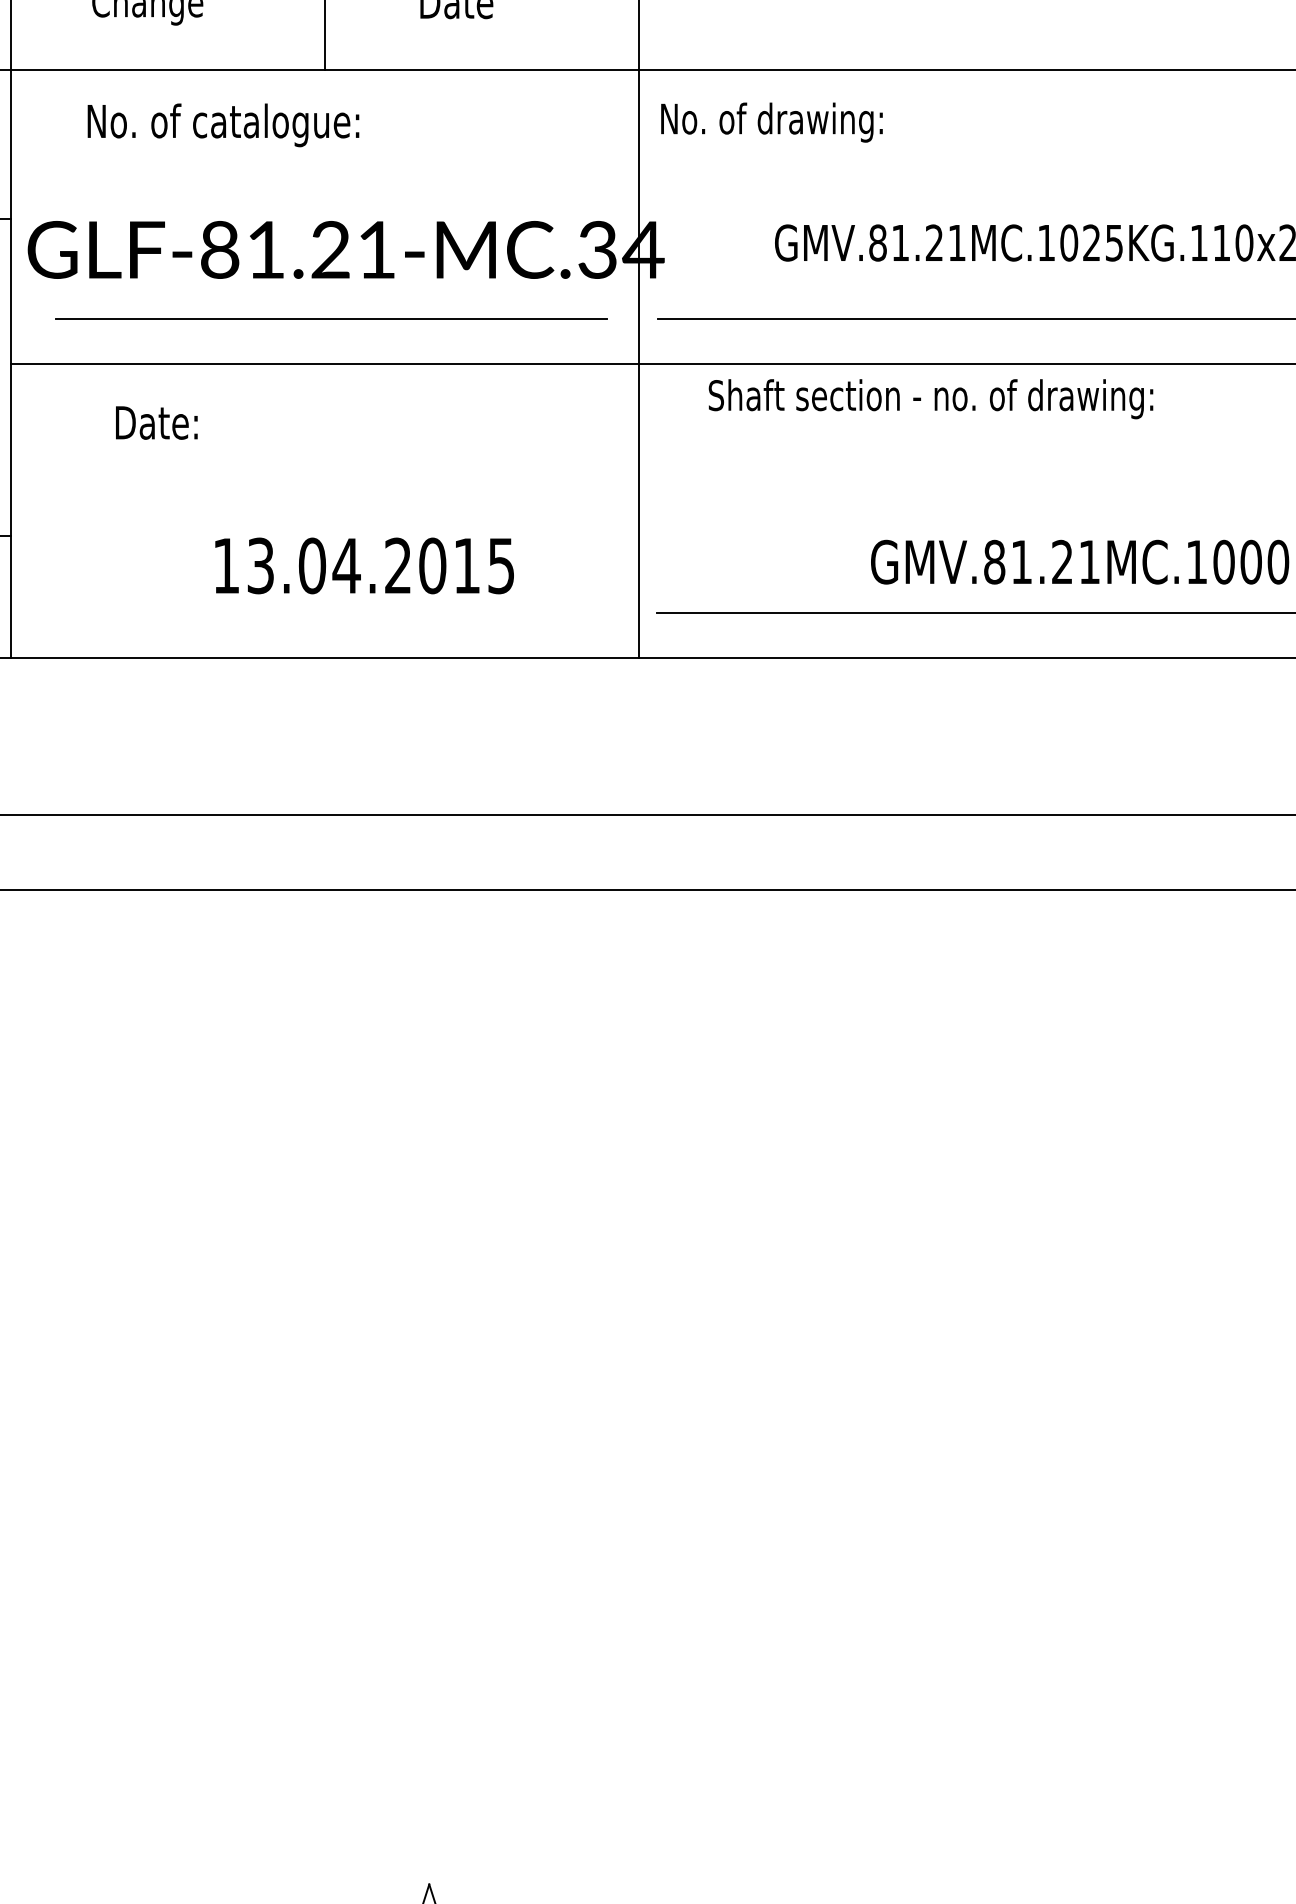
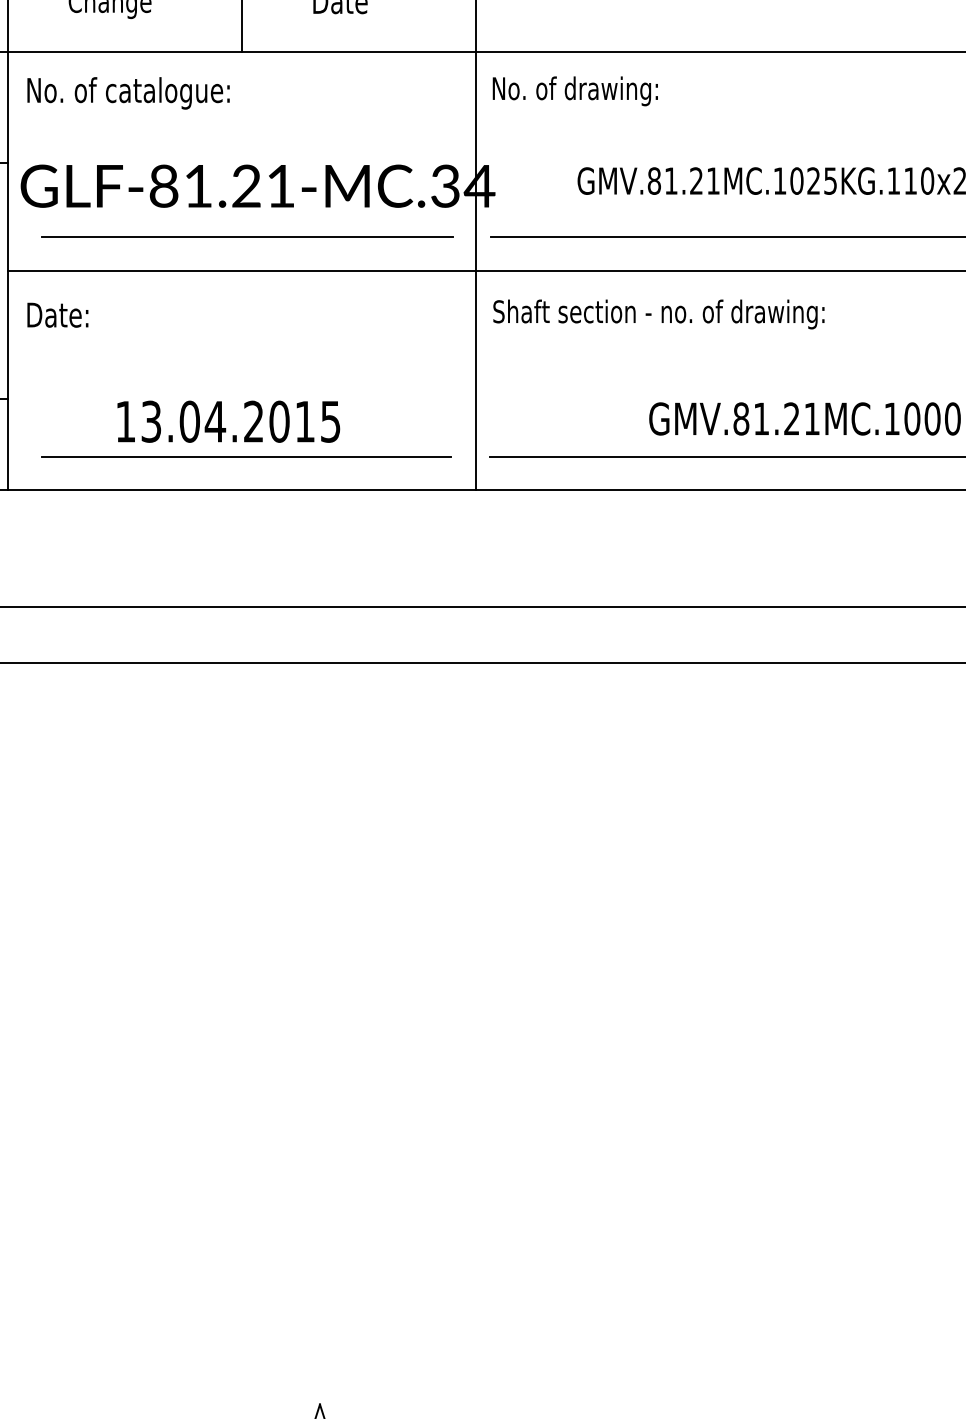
text: (223, 125) -> (128, 93), moved
text: (930, 399) -> (658, 314), moved
text: (156, 422) -> (57, 314), moved
text: (364, 565) -> (228, 421), moved
line: (329, 612) -> (245, 456), added

